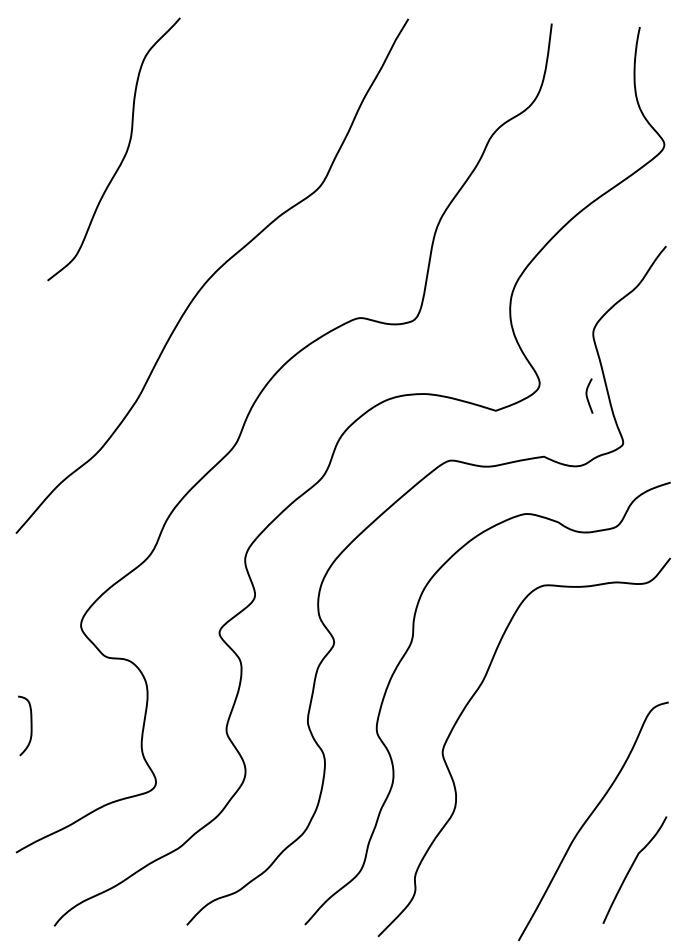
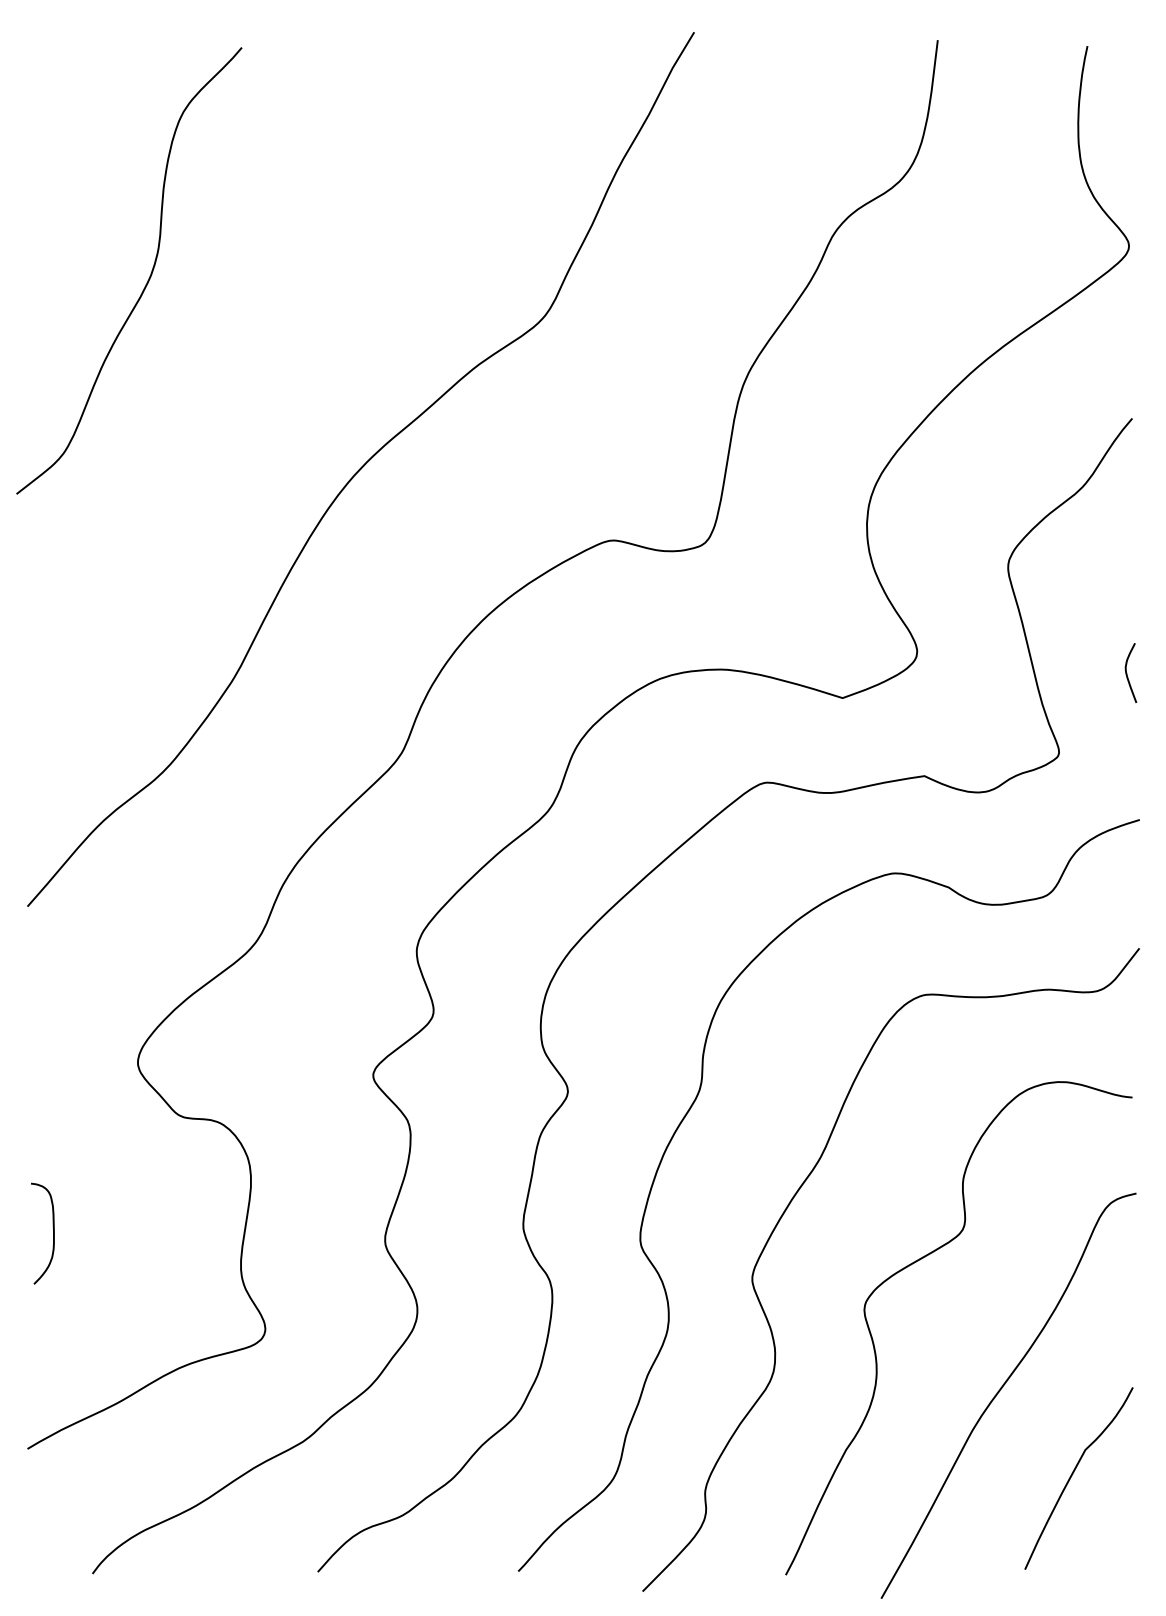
part: (124, 154) -> (147, 279), moved
curve: (587, 395) -> (1127, 672), moved
curve: (541, 742) -> (920, 1261), added

